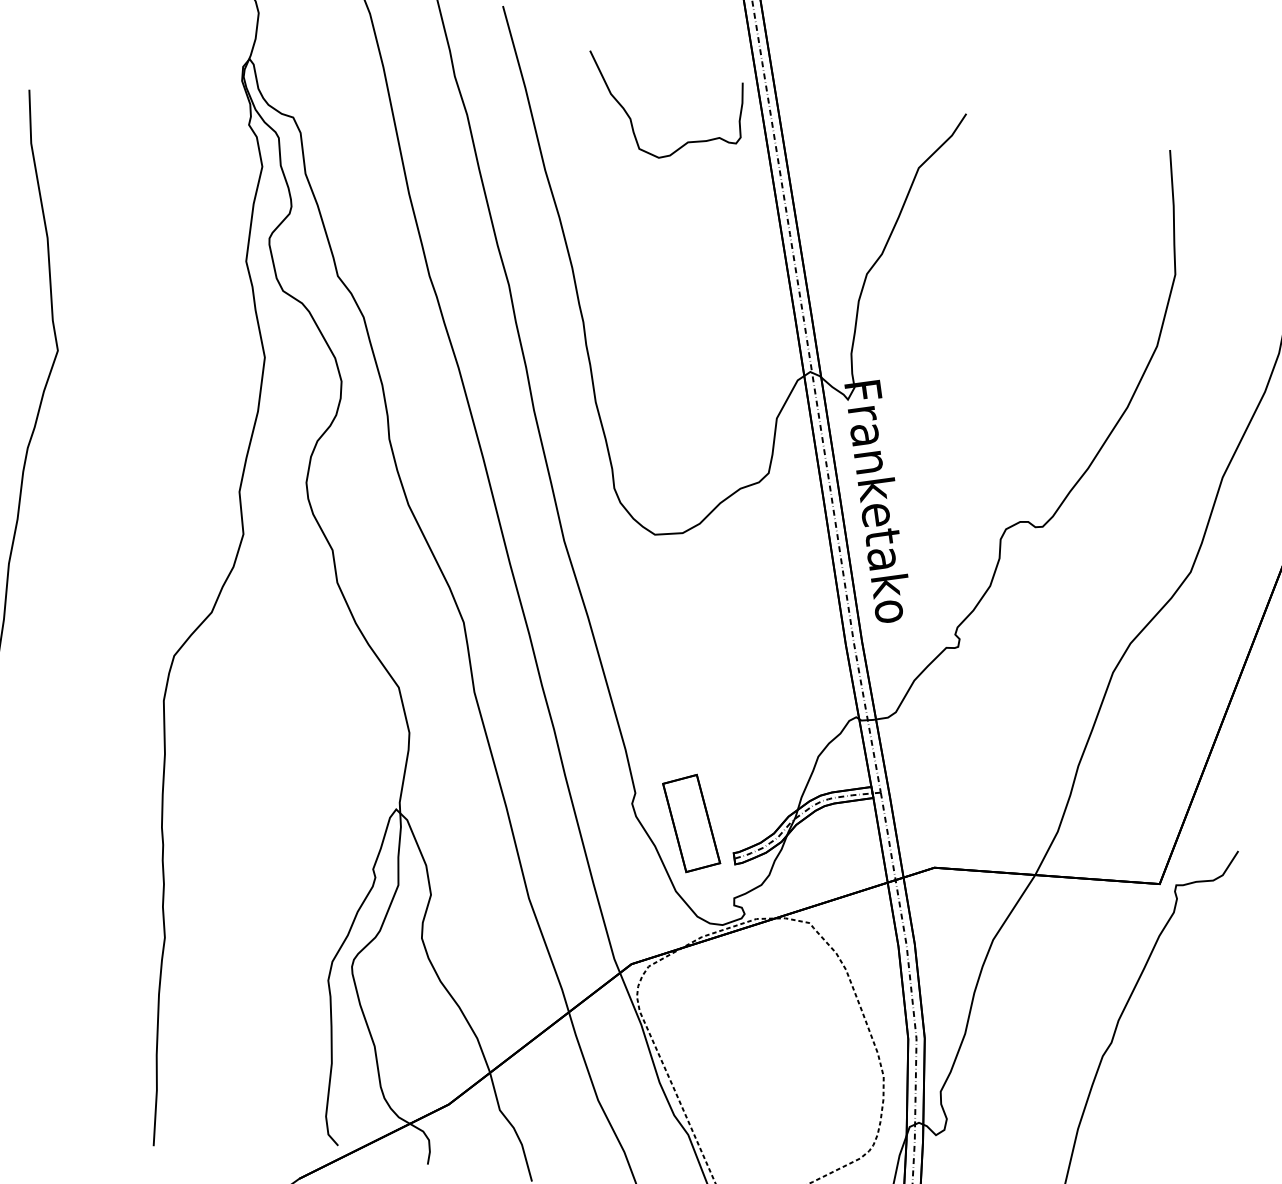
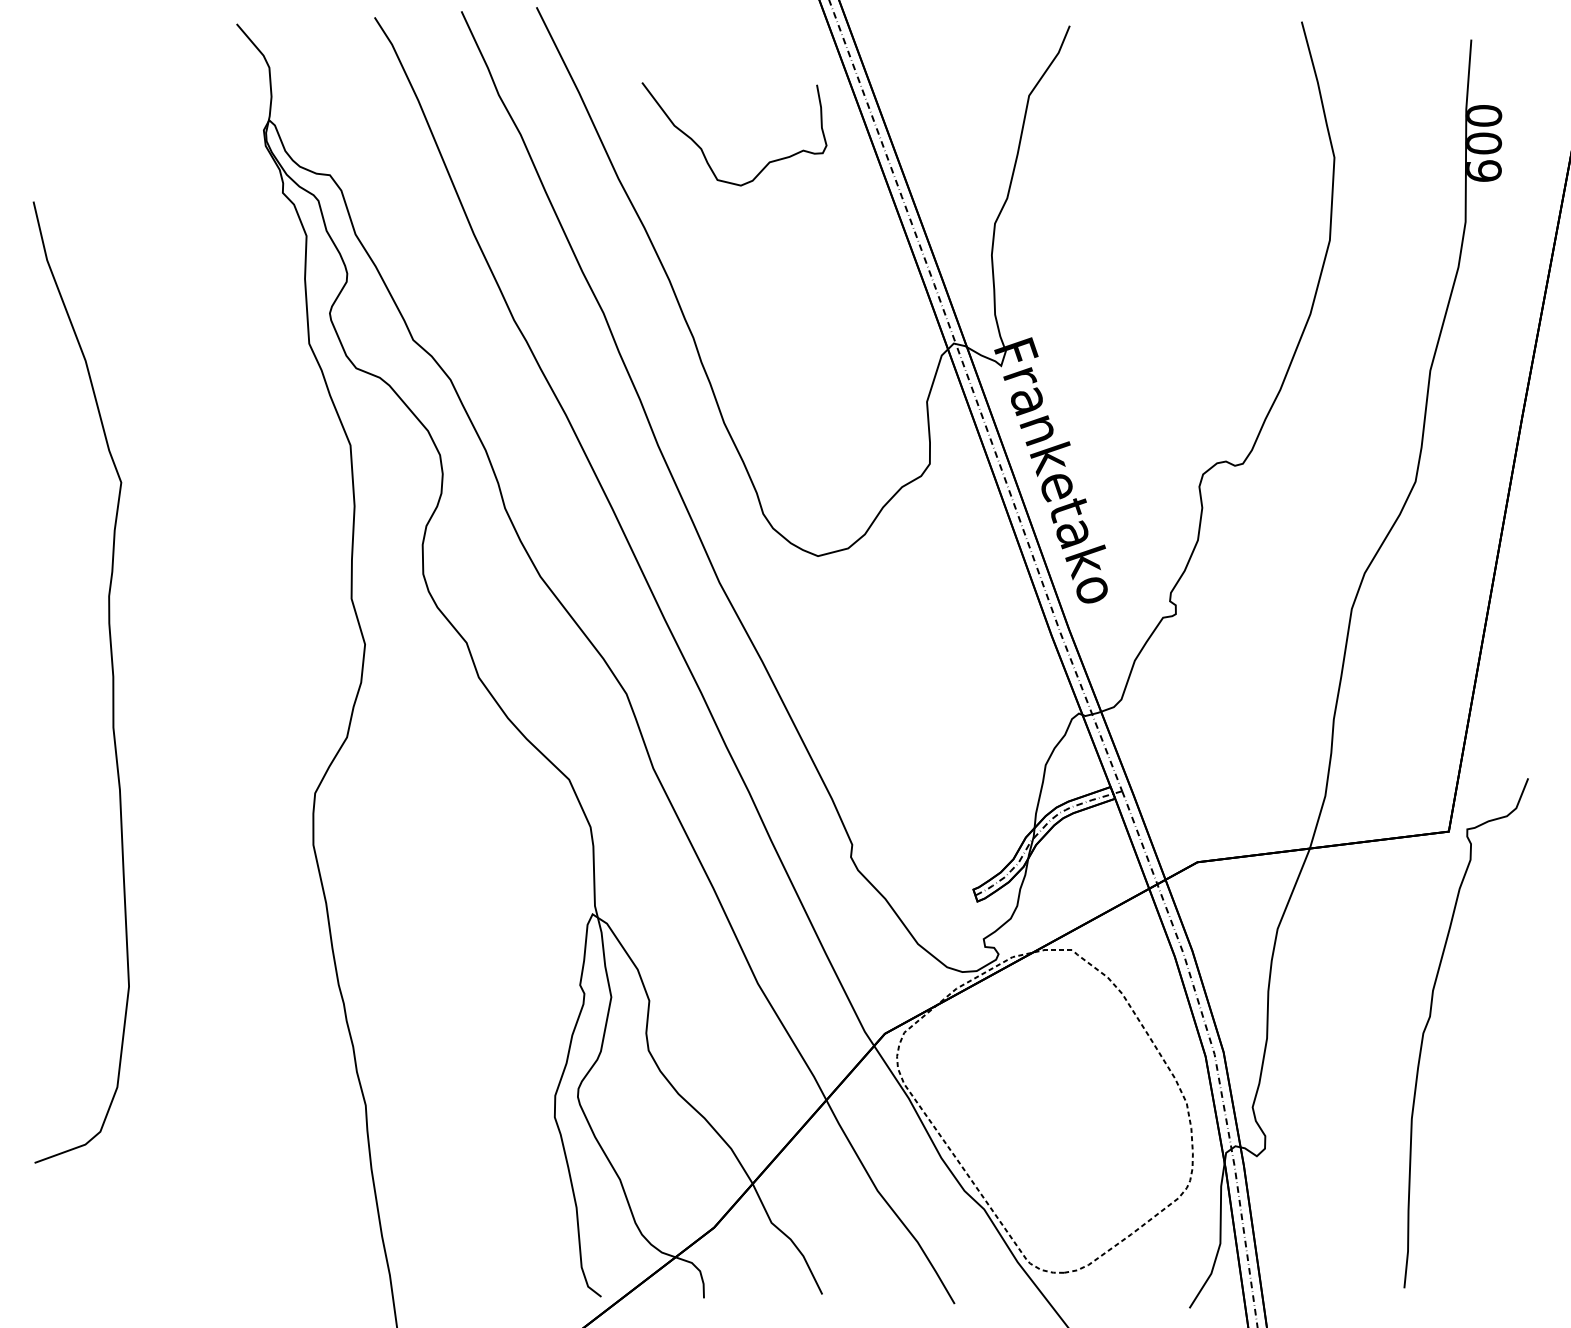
curve: (631, 119) -> (702, 149), moved
part: (691, 823) -> (920, 865), removed

